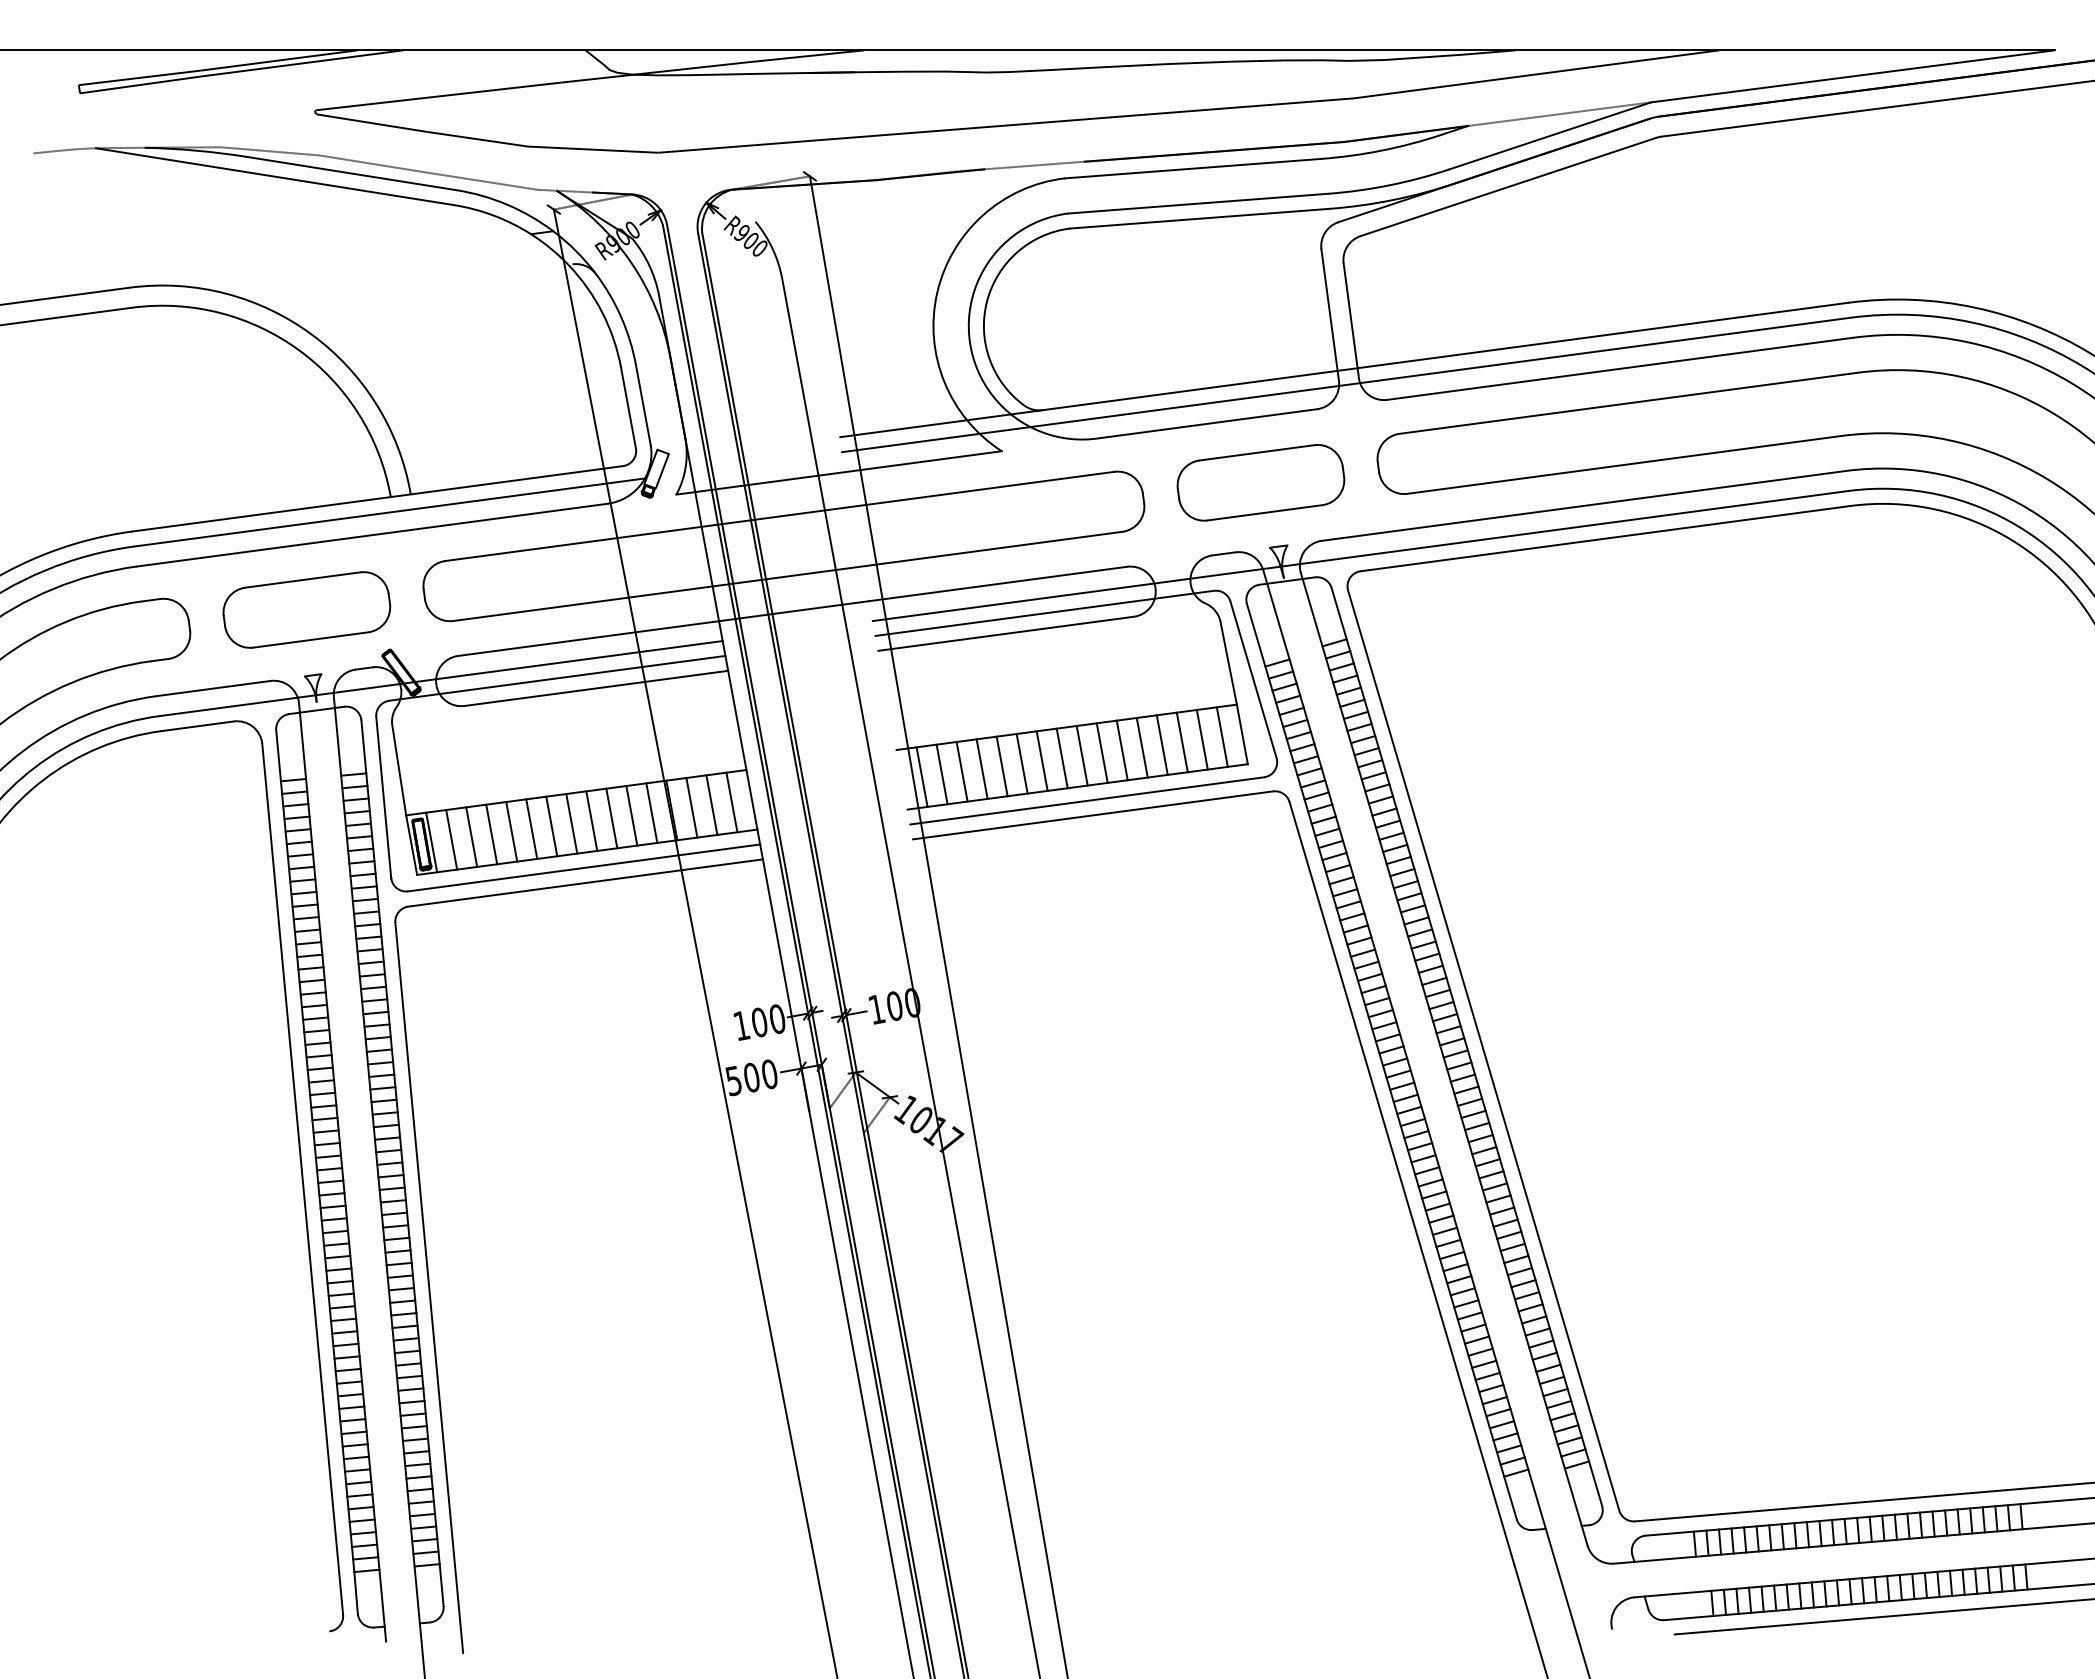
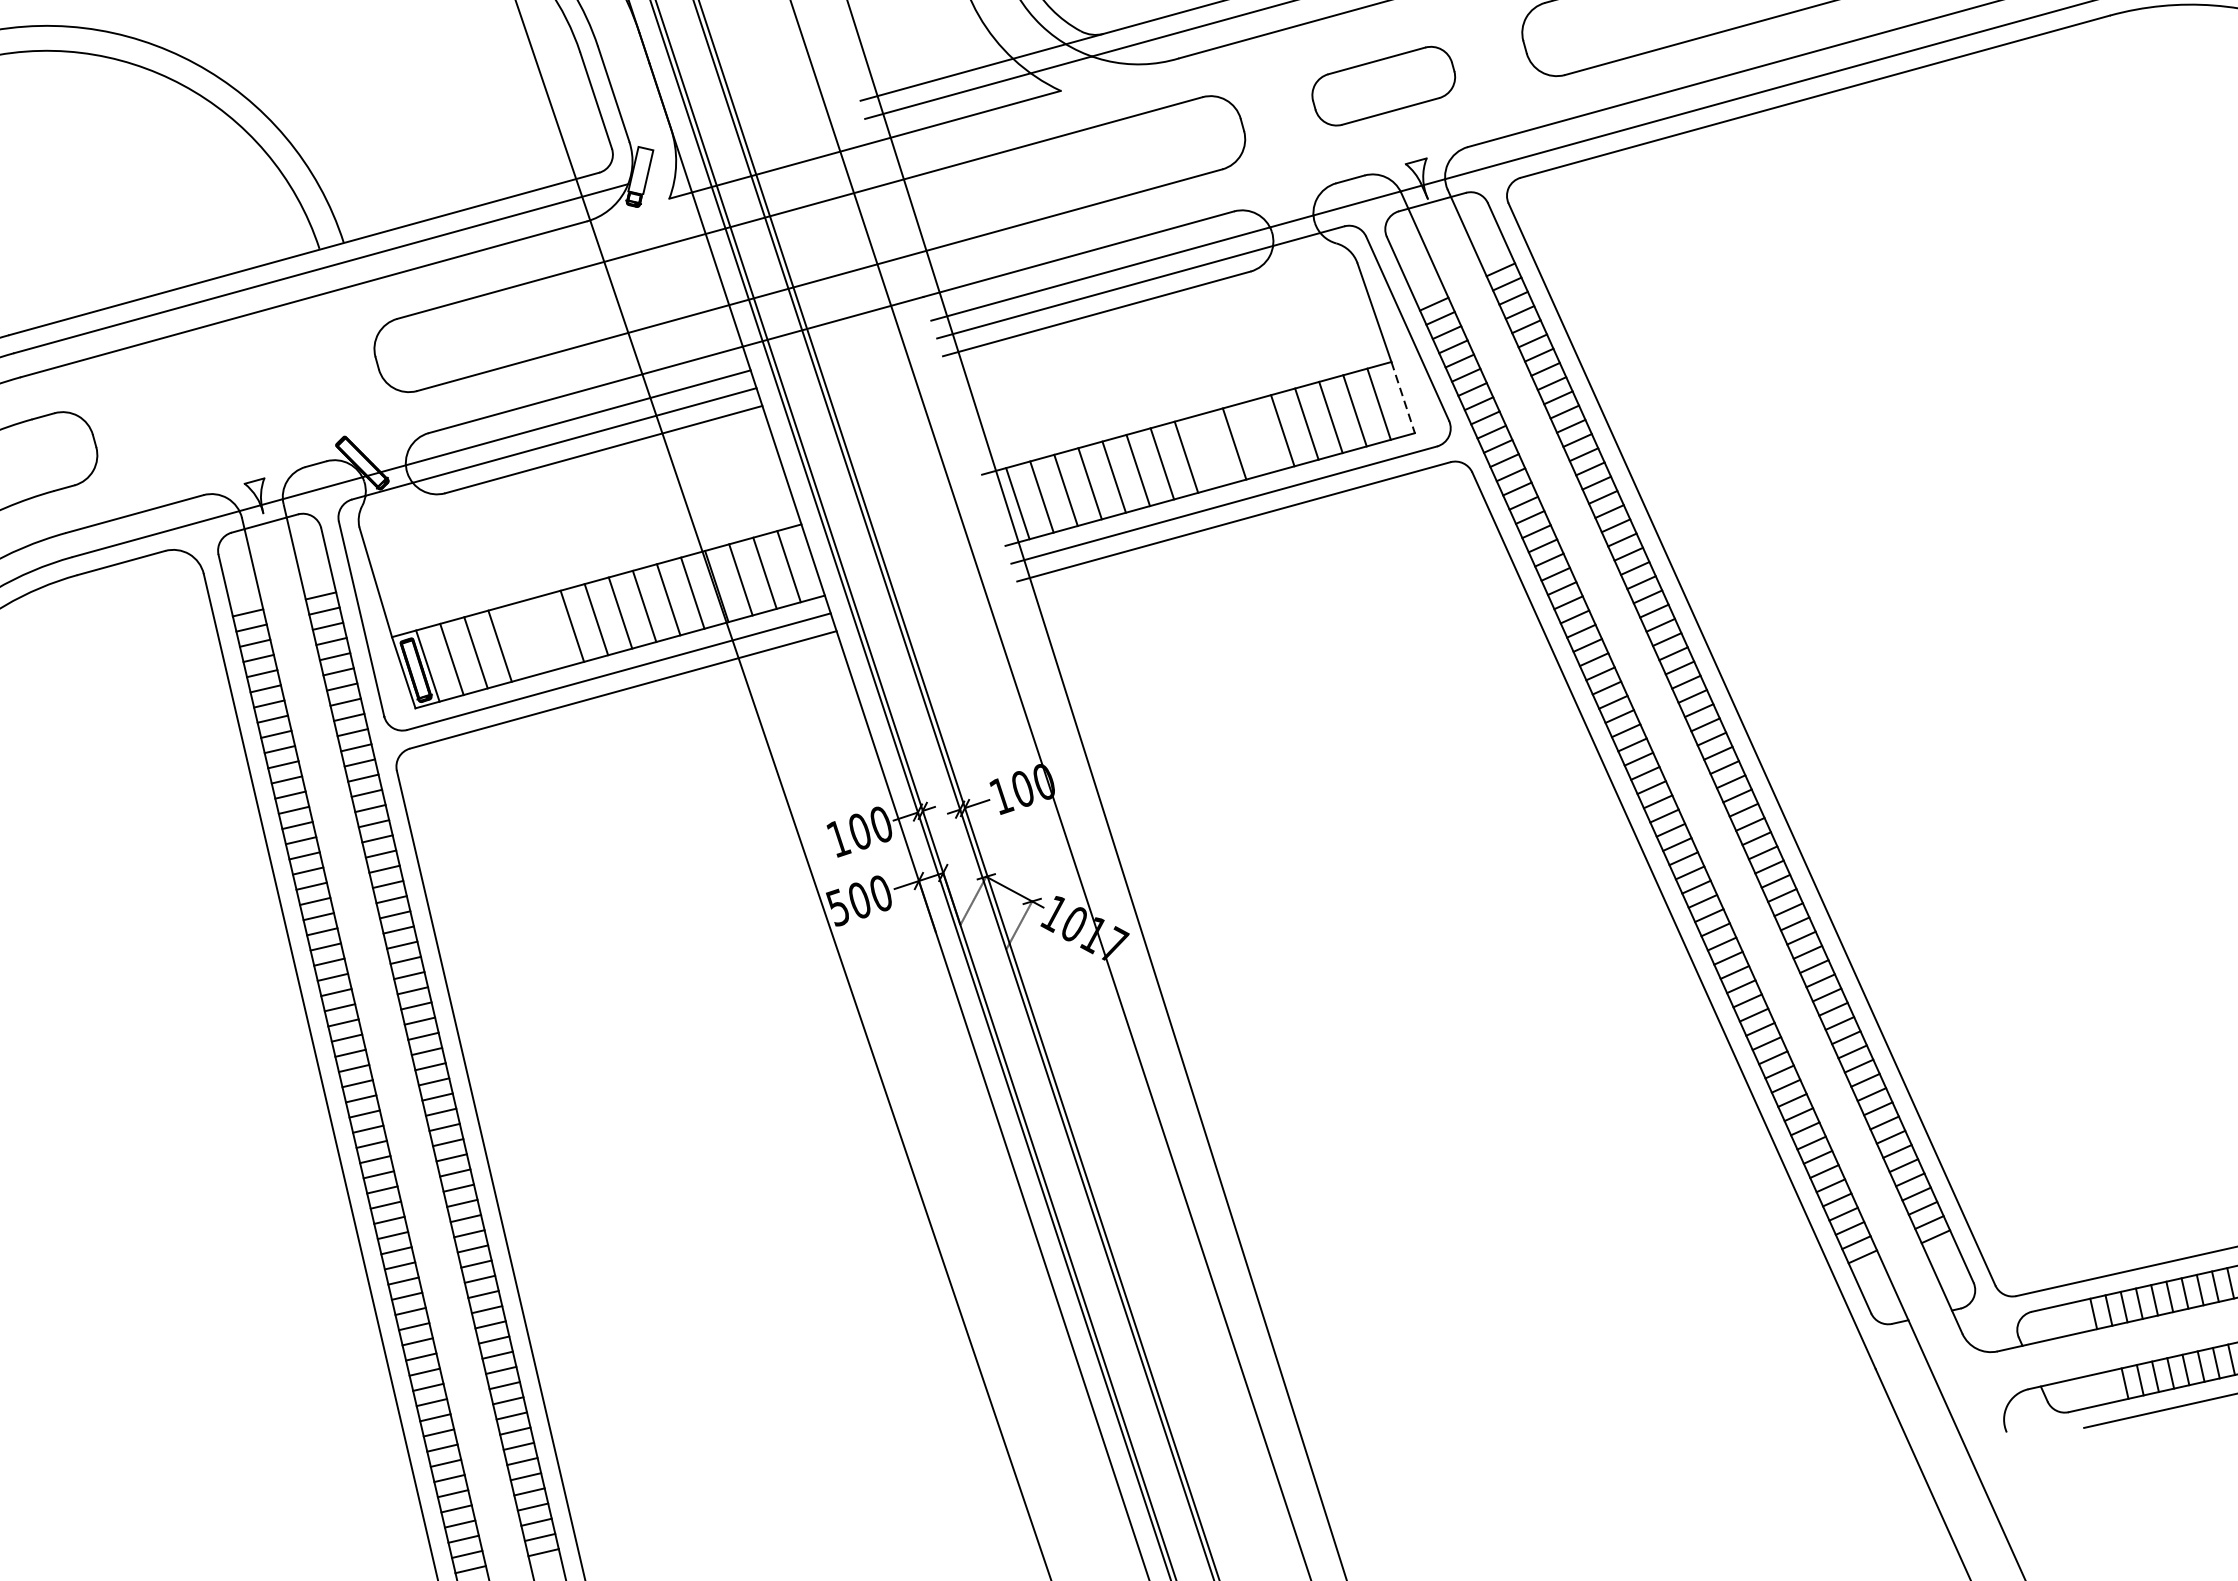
part: (1260, 482) -> (1383, 85), size x0.7
part: (306, 609) -> (235, 401), removed
line: (1242, 734) -> (1403, 397), solid -> dashed
line: (1121, 750) -> (1257, 437), removed
line: (1081, 755) -> (1209, 450), removed
line: (531, 828) -> (547, 632), removed
line: (511, 831) -> (523, 639), removed

